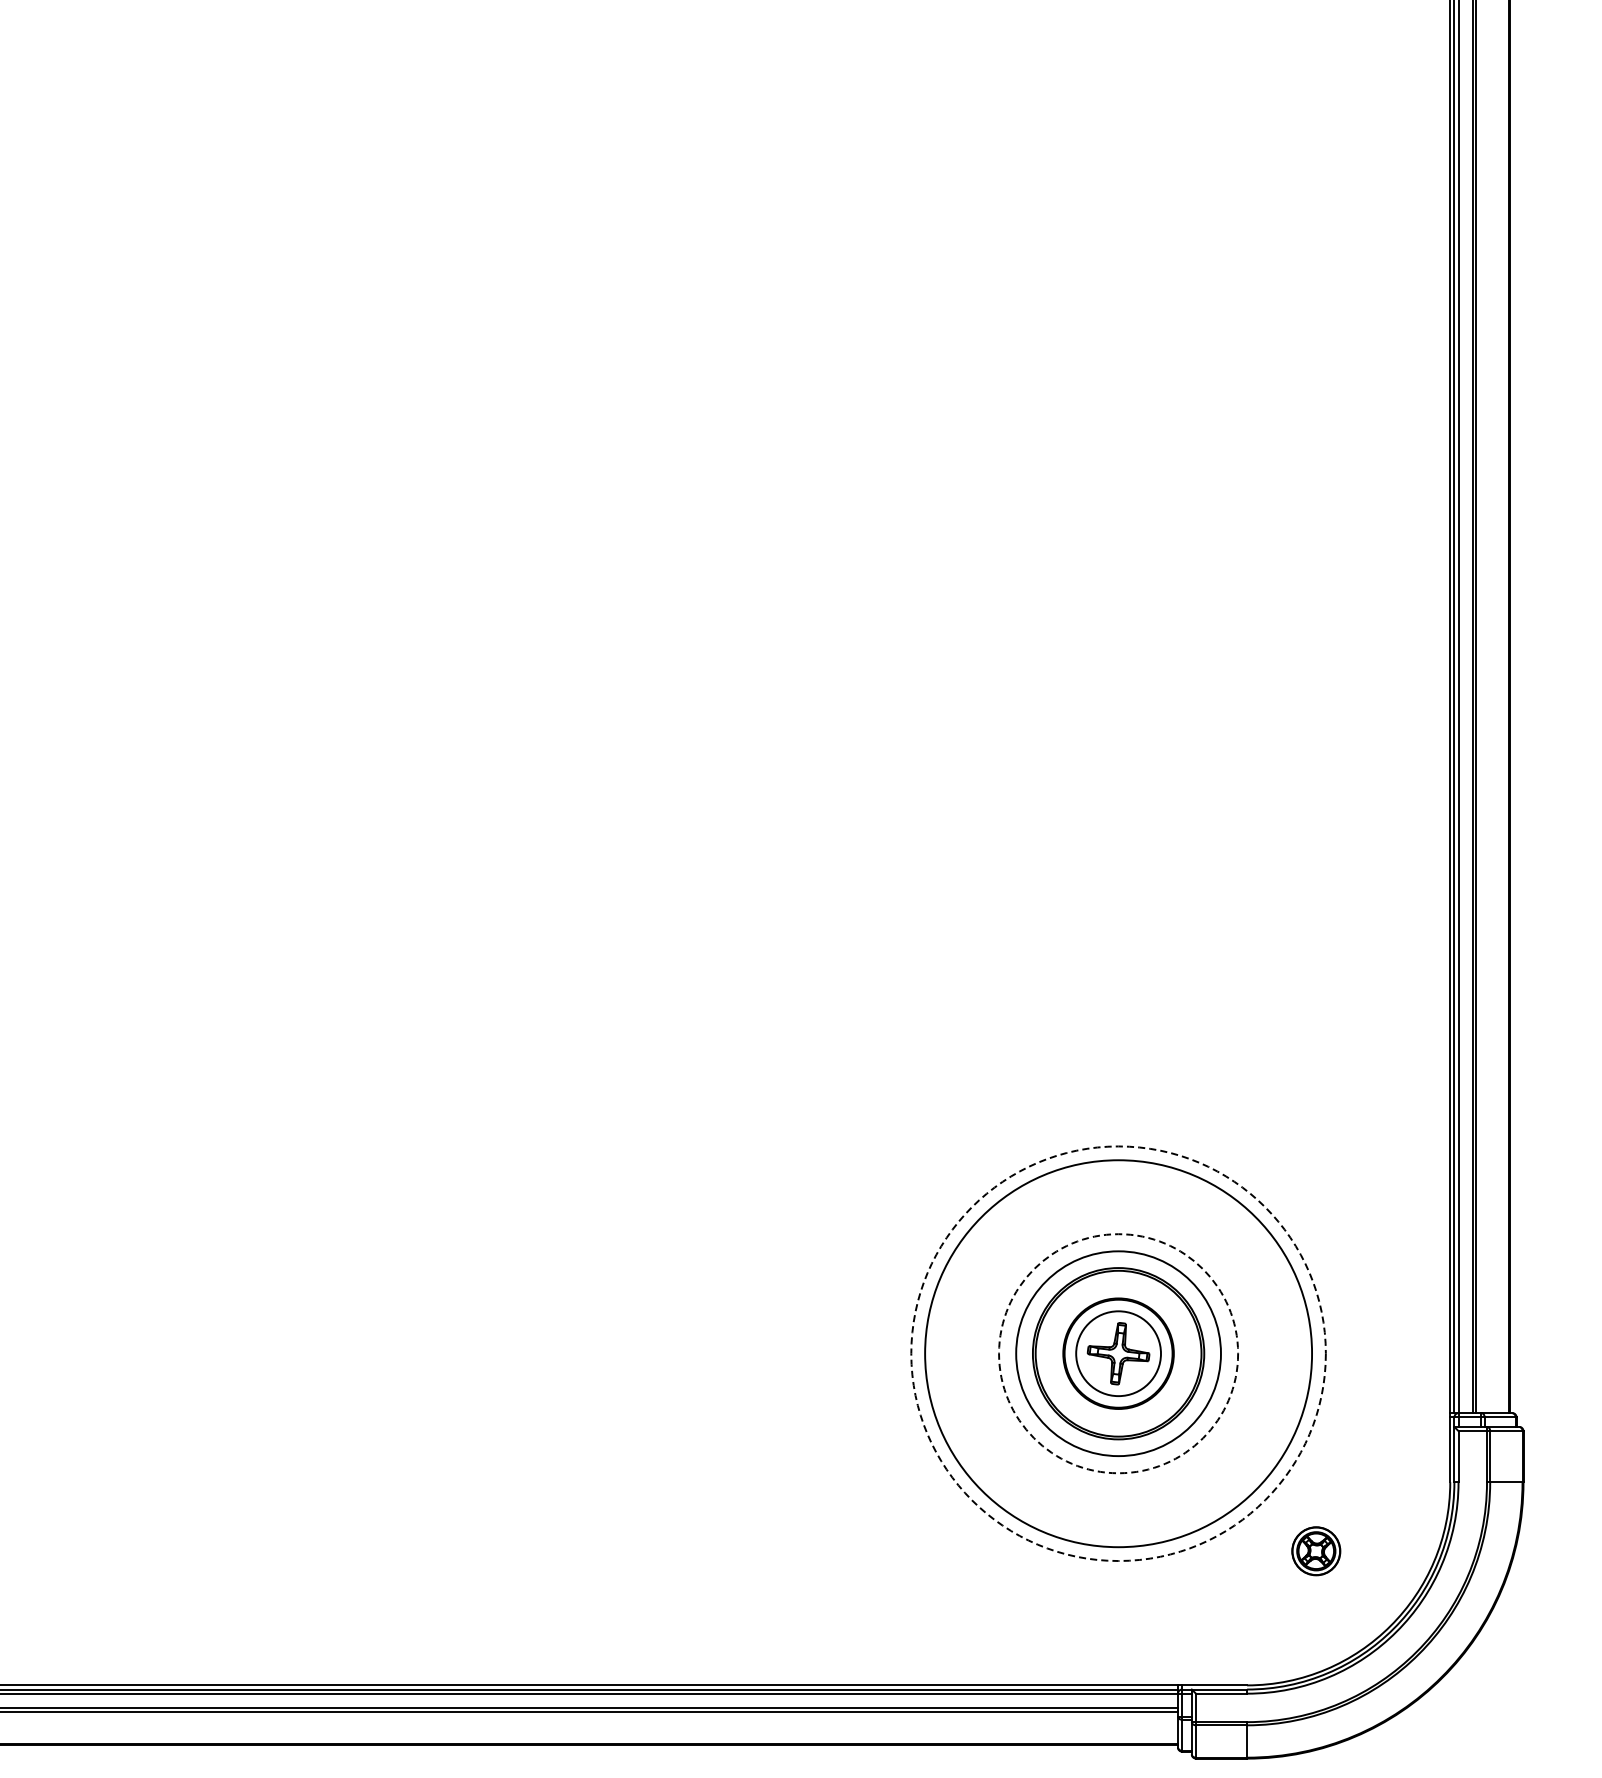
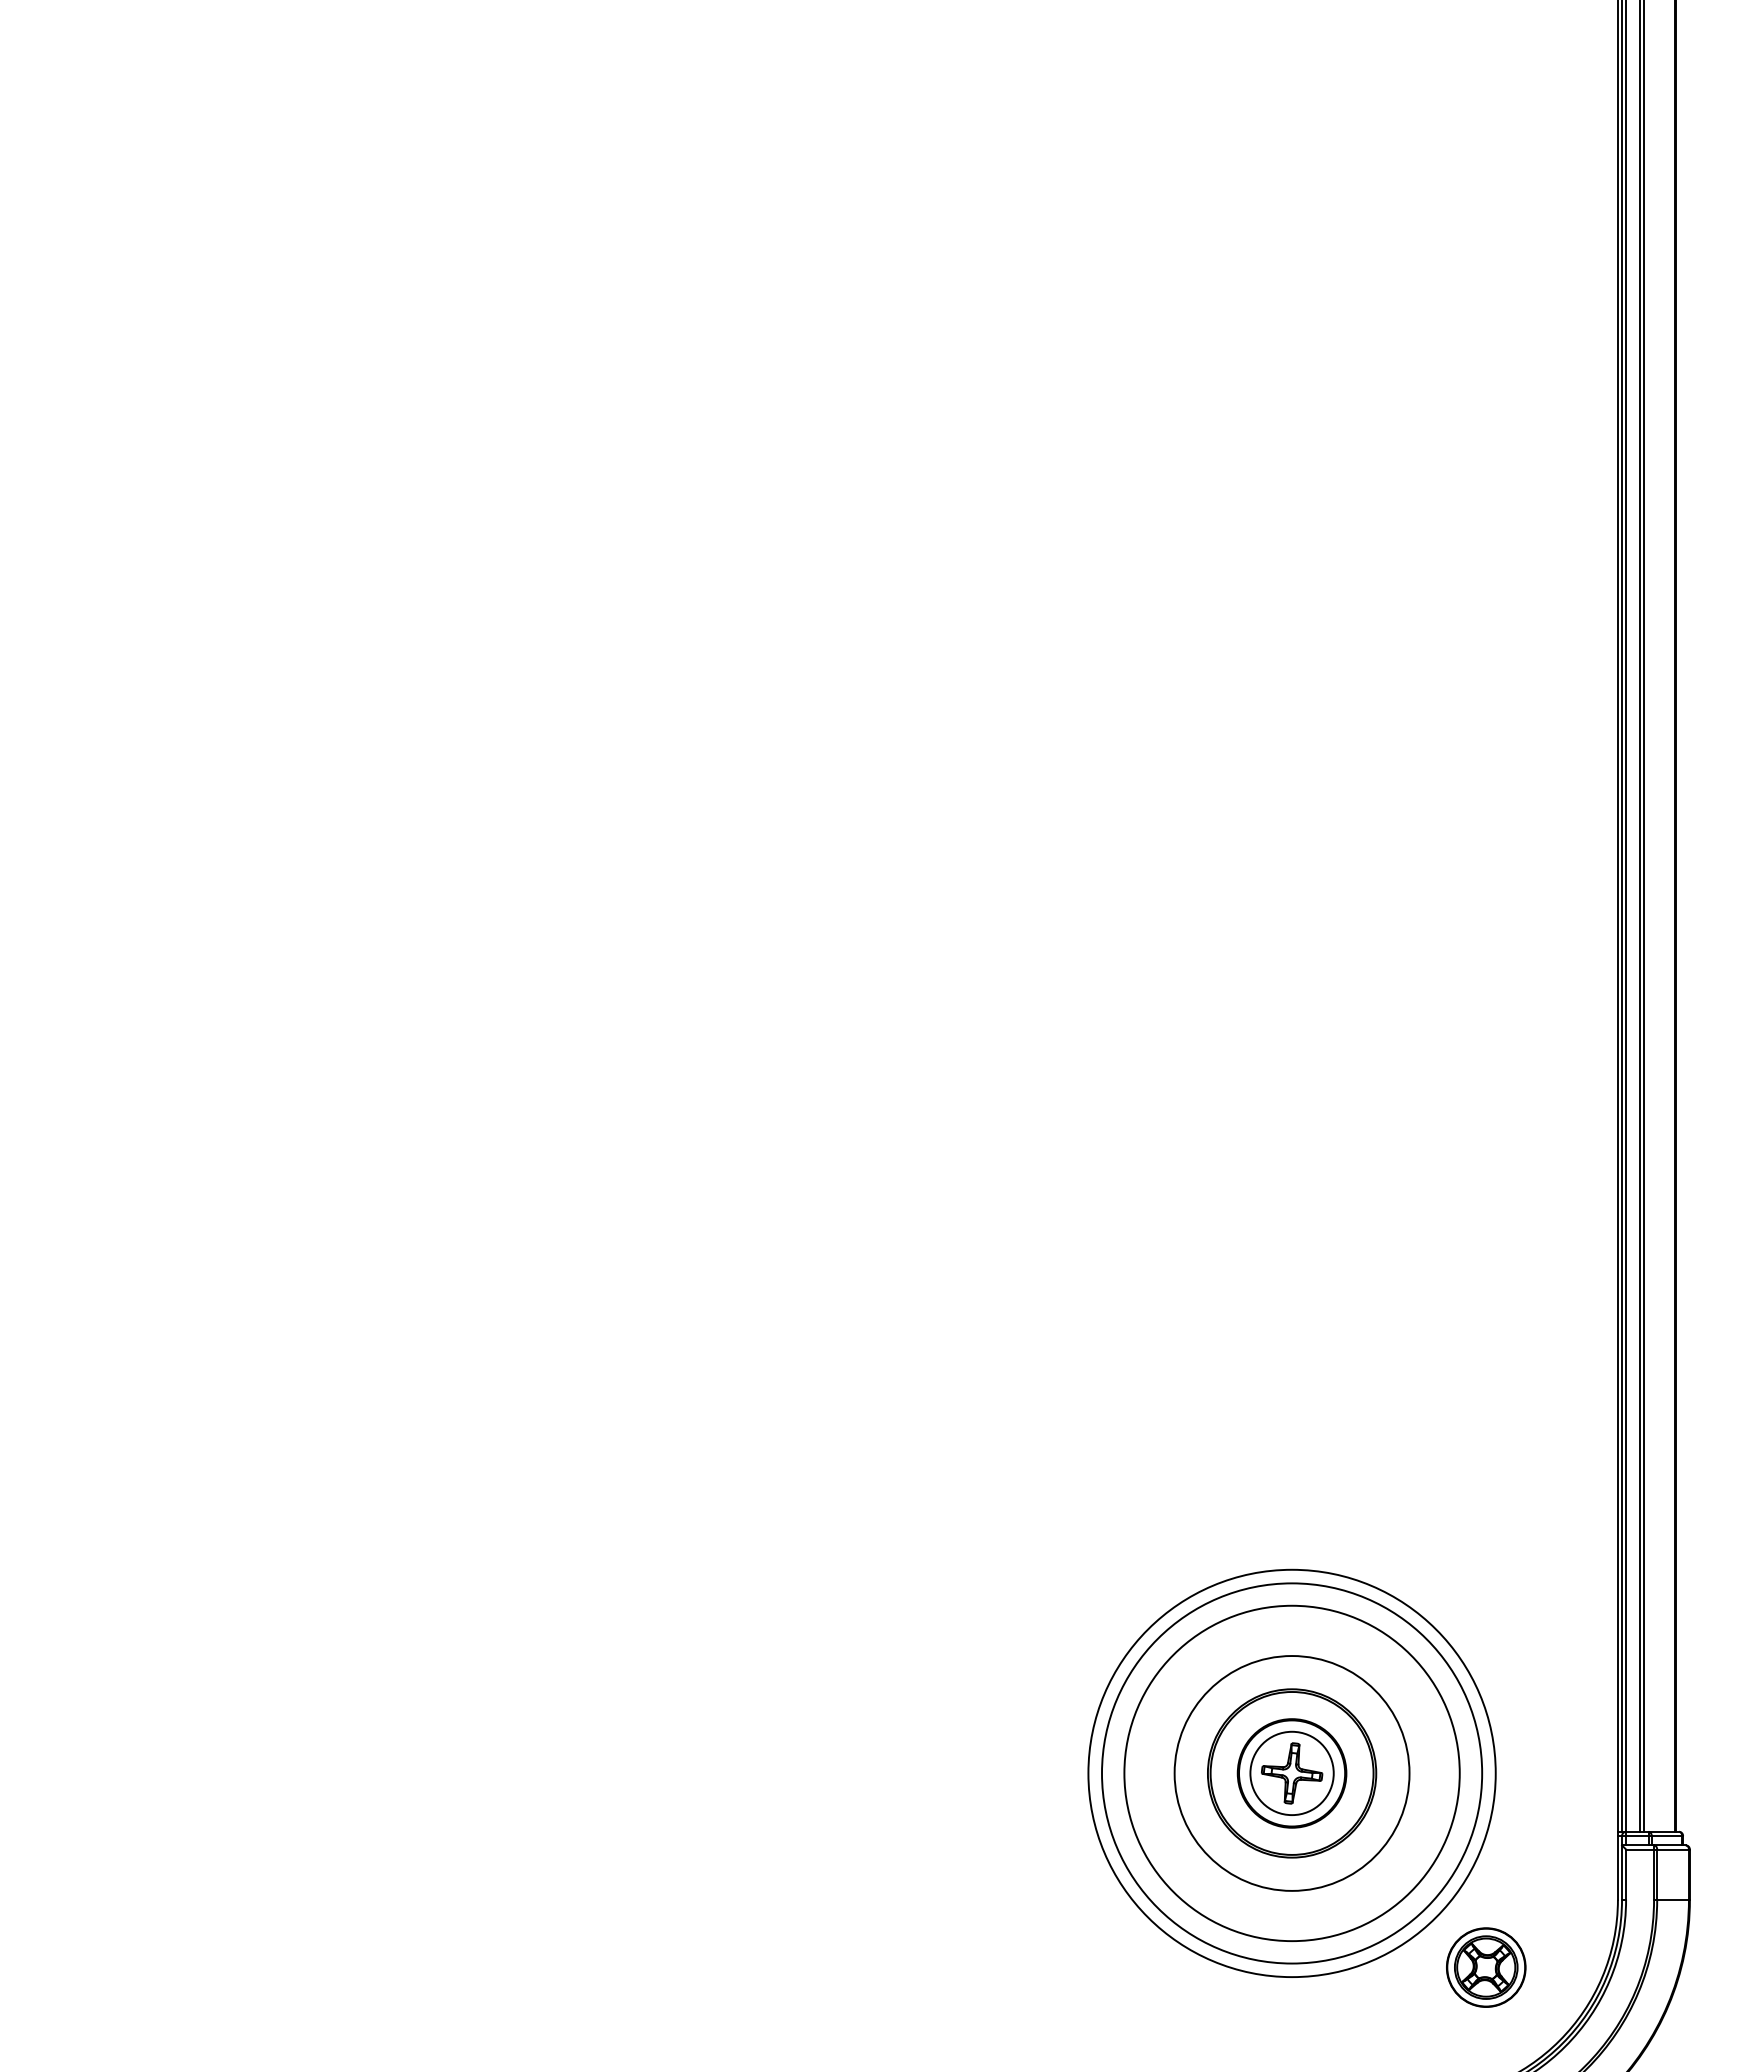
circle: (1117, 1353) -> (1291, 1773), dashed -> solid
circle: (1117, 1353) -> (1291, 1773), dashed -> solid
circle: (1117, 1353) -> (1291, 1773), size x1.67
part: (1316, 1551) -> (1486, 1967), size x1.67

